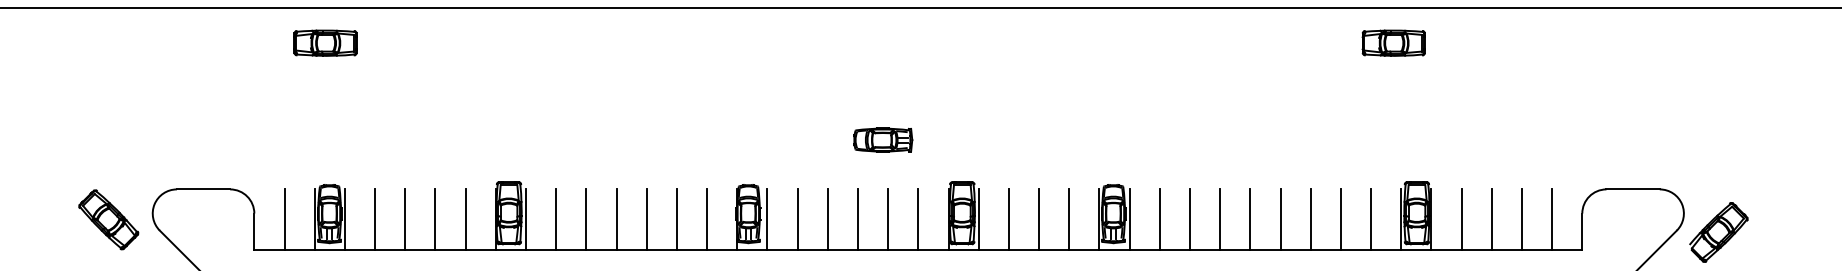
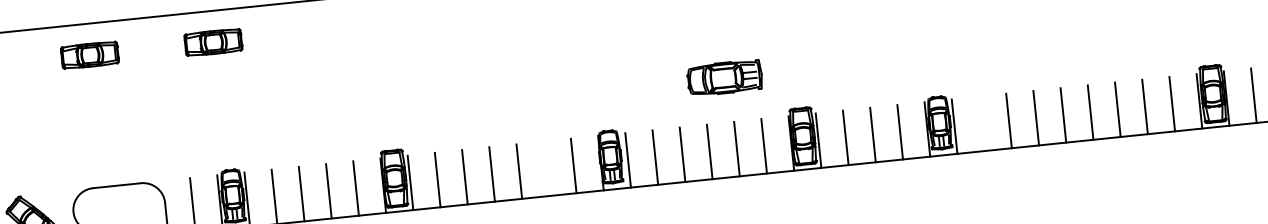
part: (188, 42) -> (89, 54), added
part: (883, 139) -> (725, 77), size x1.4
line: (676, 219) -> (546, 168), removed
line: (1159, 219) -> (981, 123), removed

